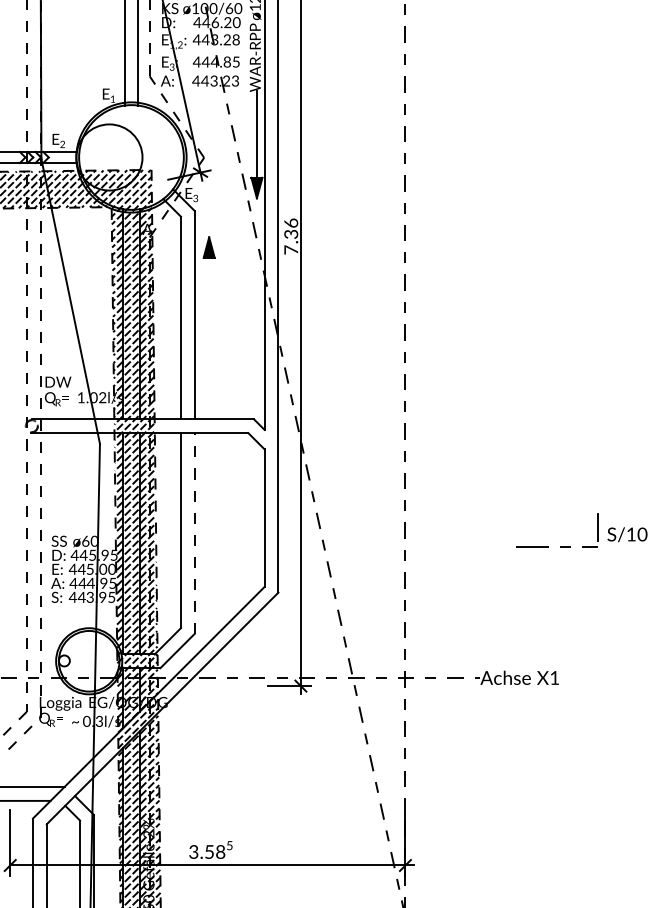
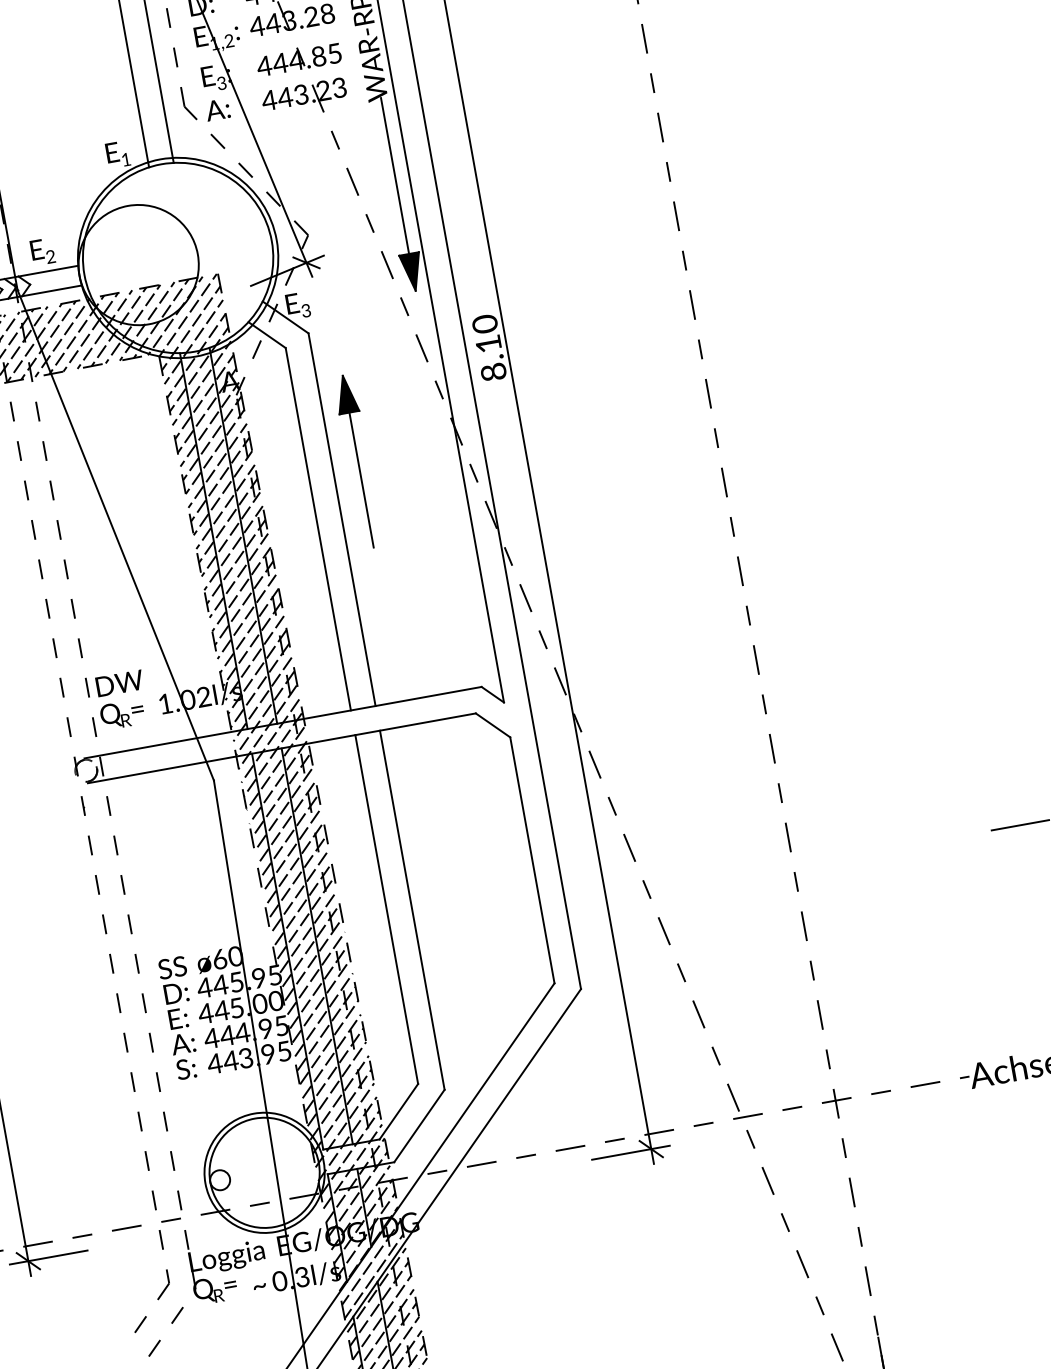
text: (291, 236) -> (489, 347), 7.36 -> 8.10
line: (209, 295) -> (362, 479), added
line: (194, 532) -> (411, 908), dashed -> solid

